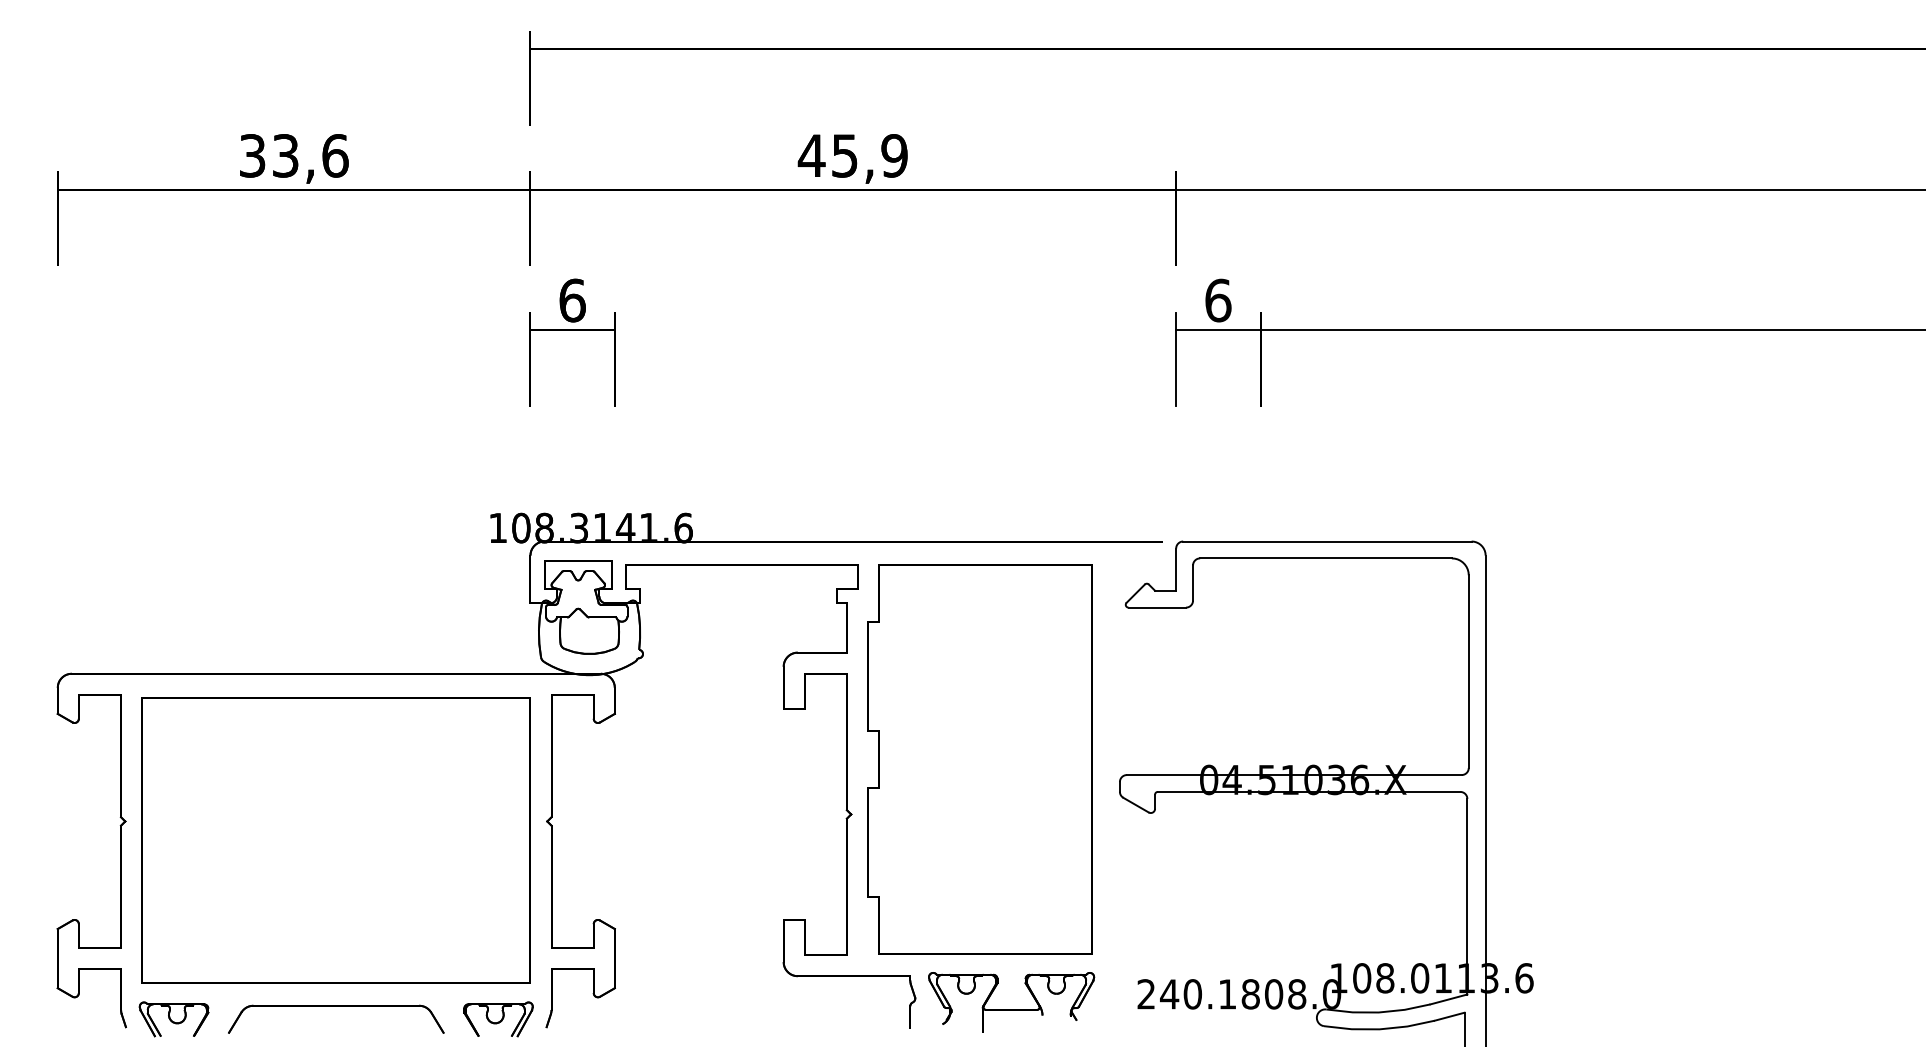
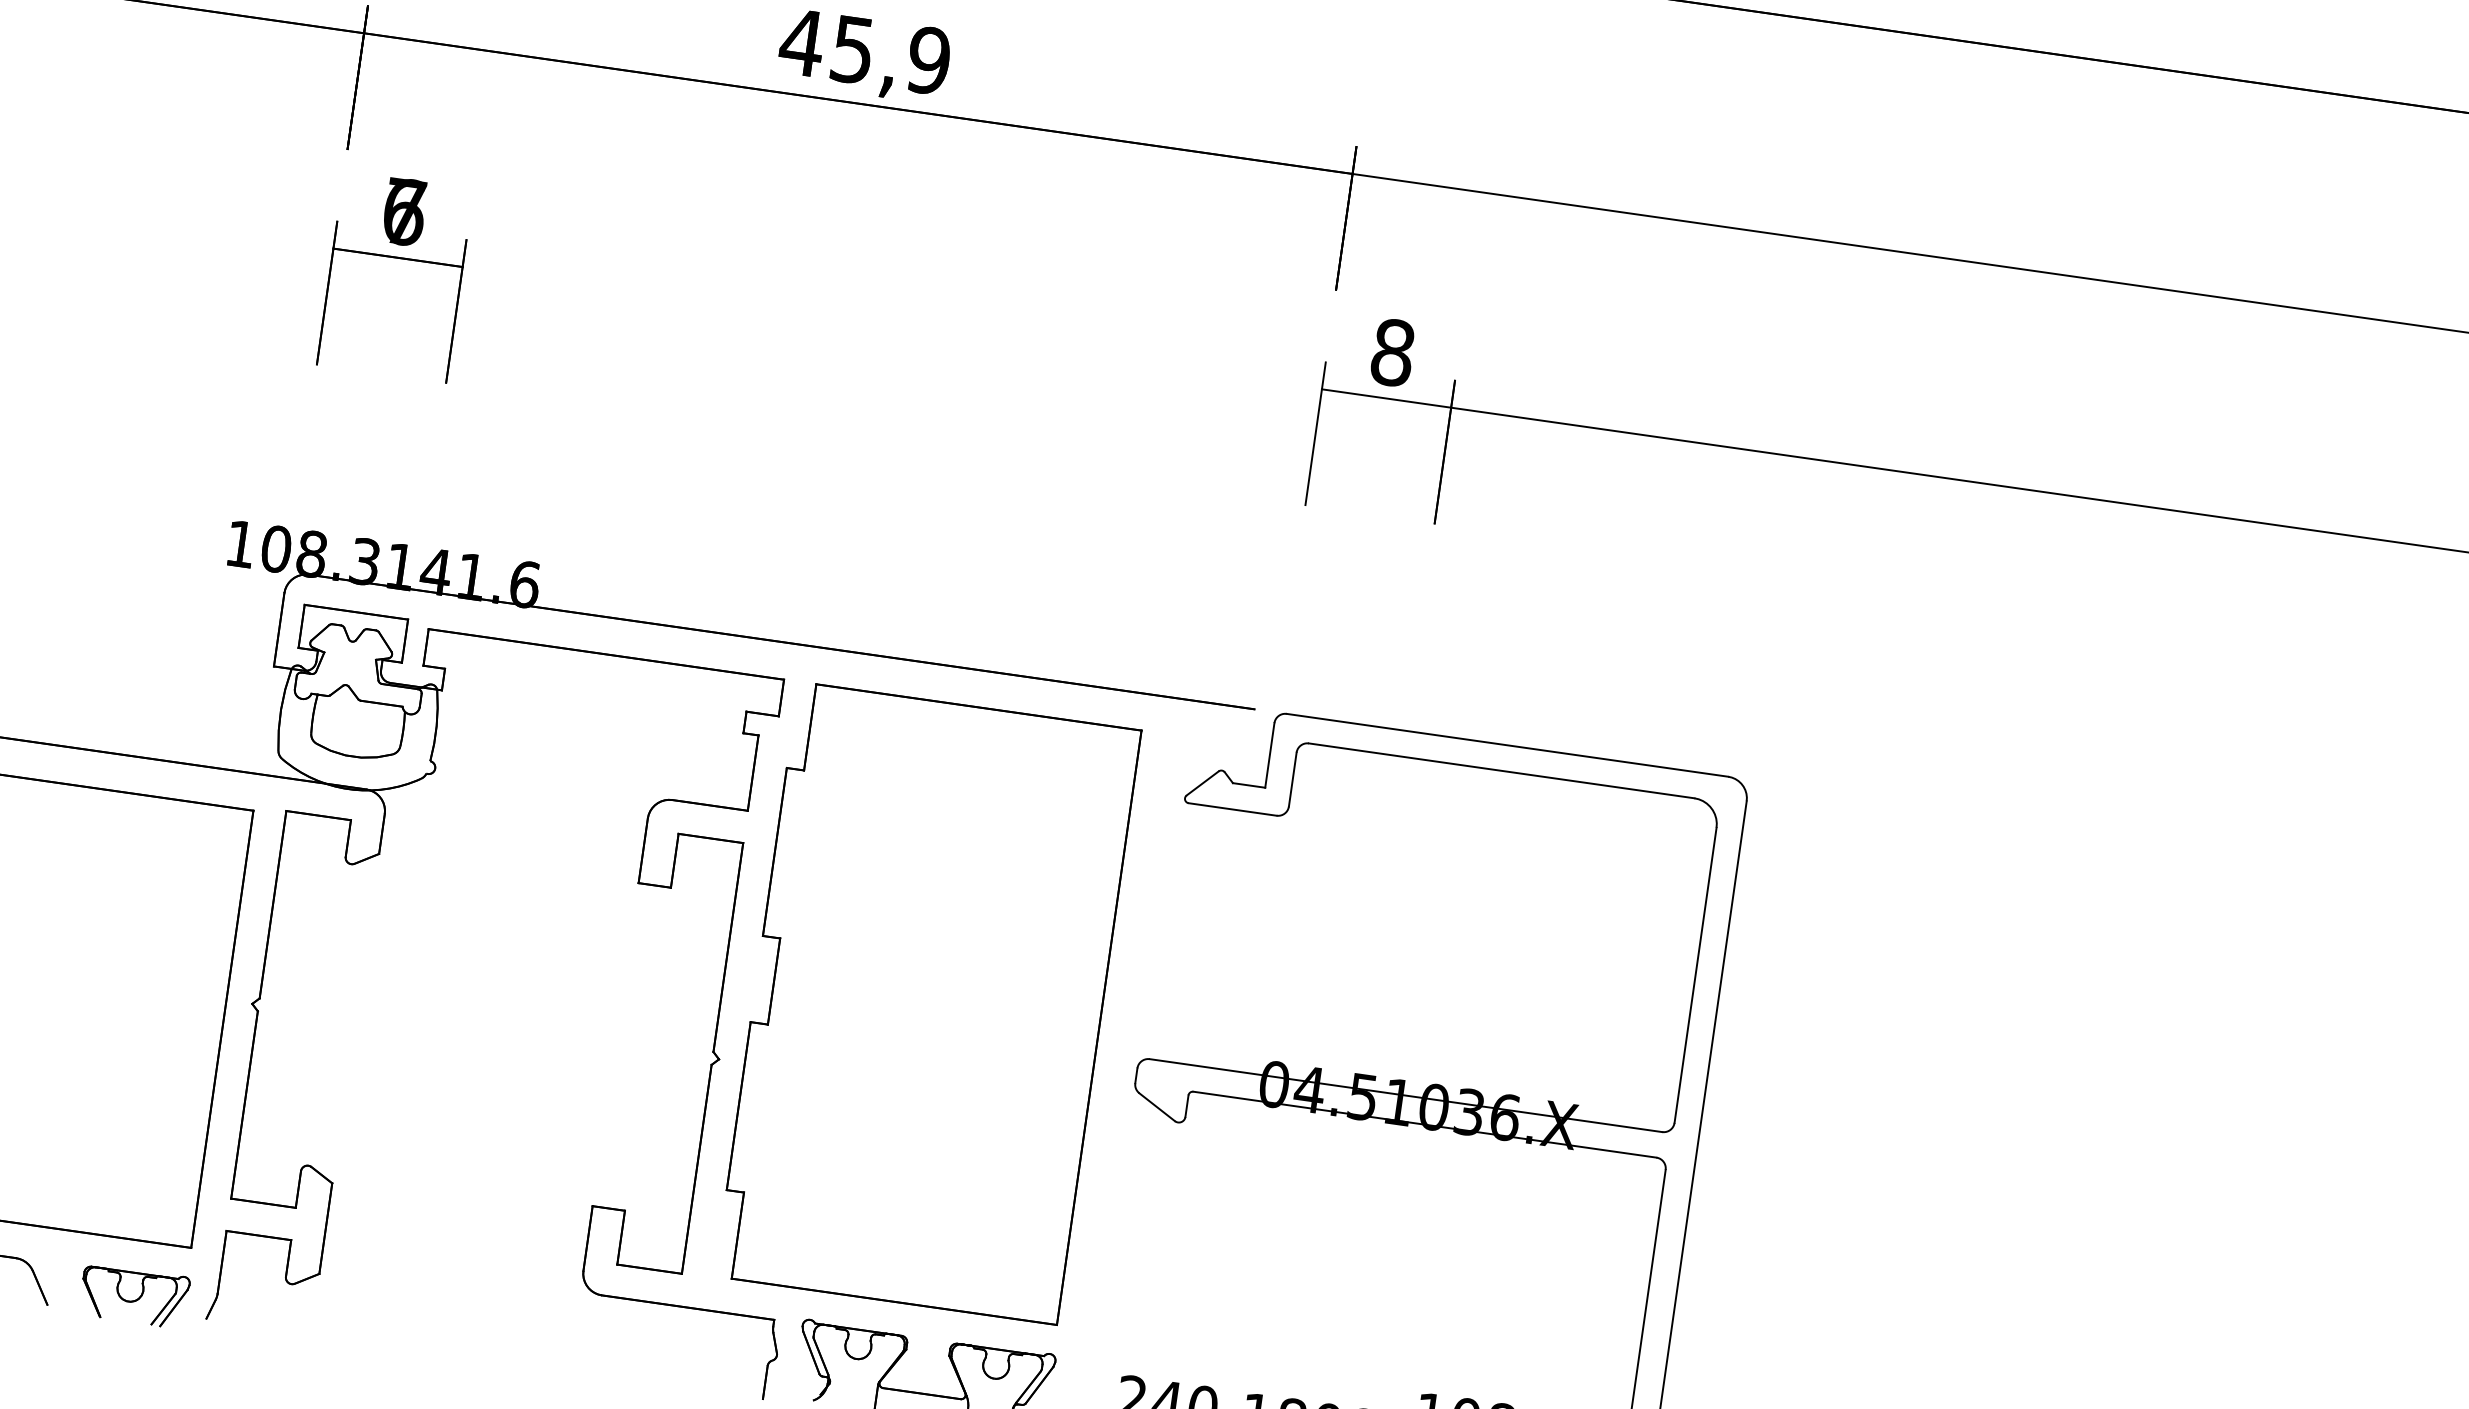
text: (572, 300) -> (404, 211), 6 -> 7
text: (1218, 300) -> (1393, 352), 6 -> 8

